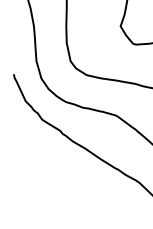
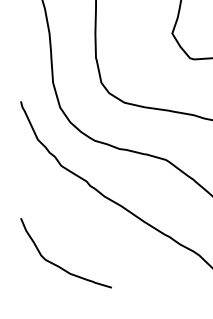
curve: (40, 189) -> (58, 264), added

